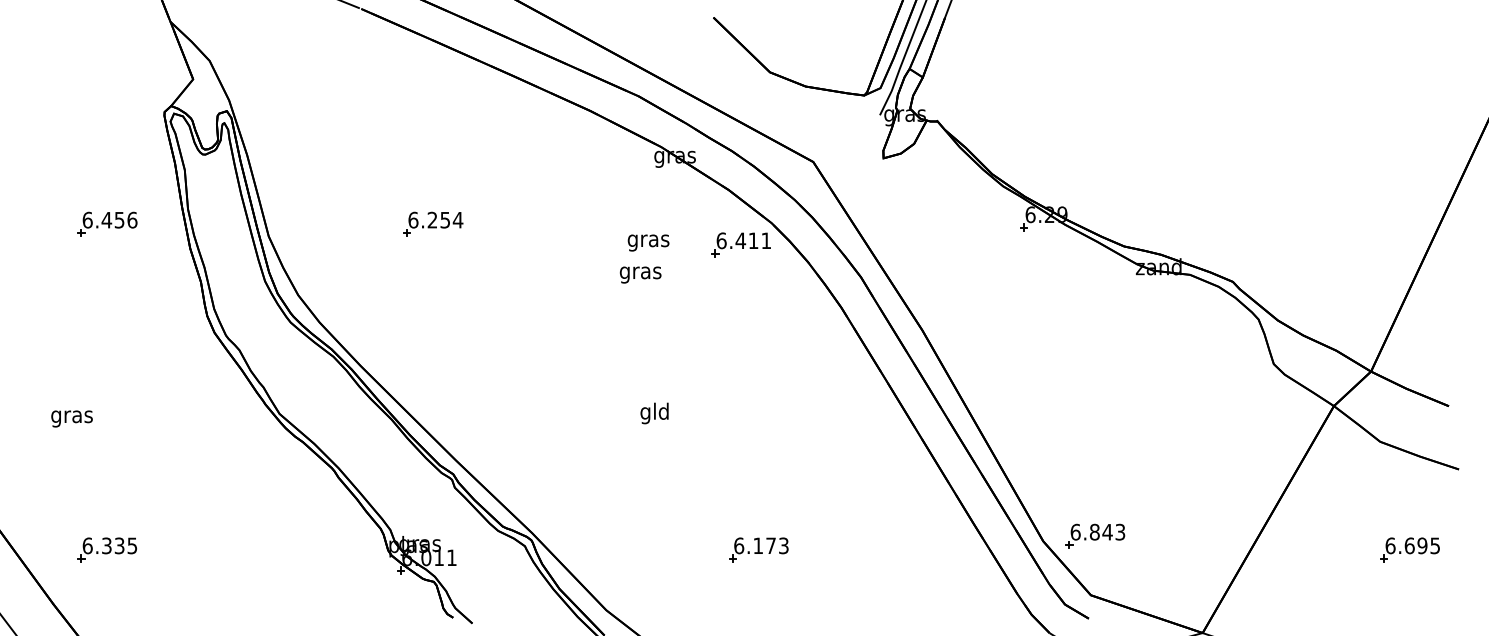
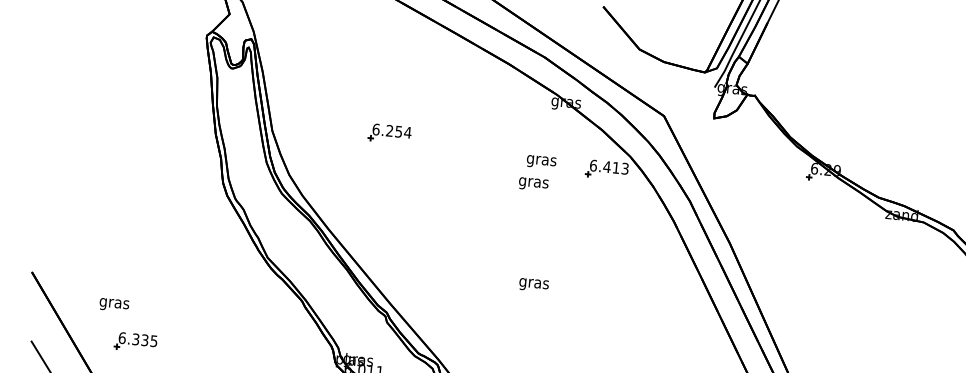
part: (107, 223) -> (158, 110), removed
text: (766, 240) -> (625, 168), 6.411 -> 6.413
text: (654, 413) -> (533, 283), gld -> gras
text: (71, 418) -> (113, 304), moved

